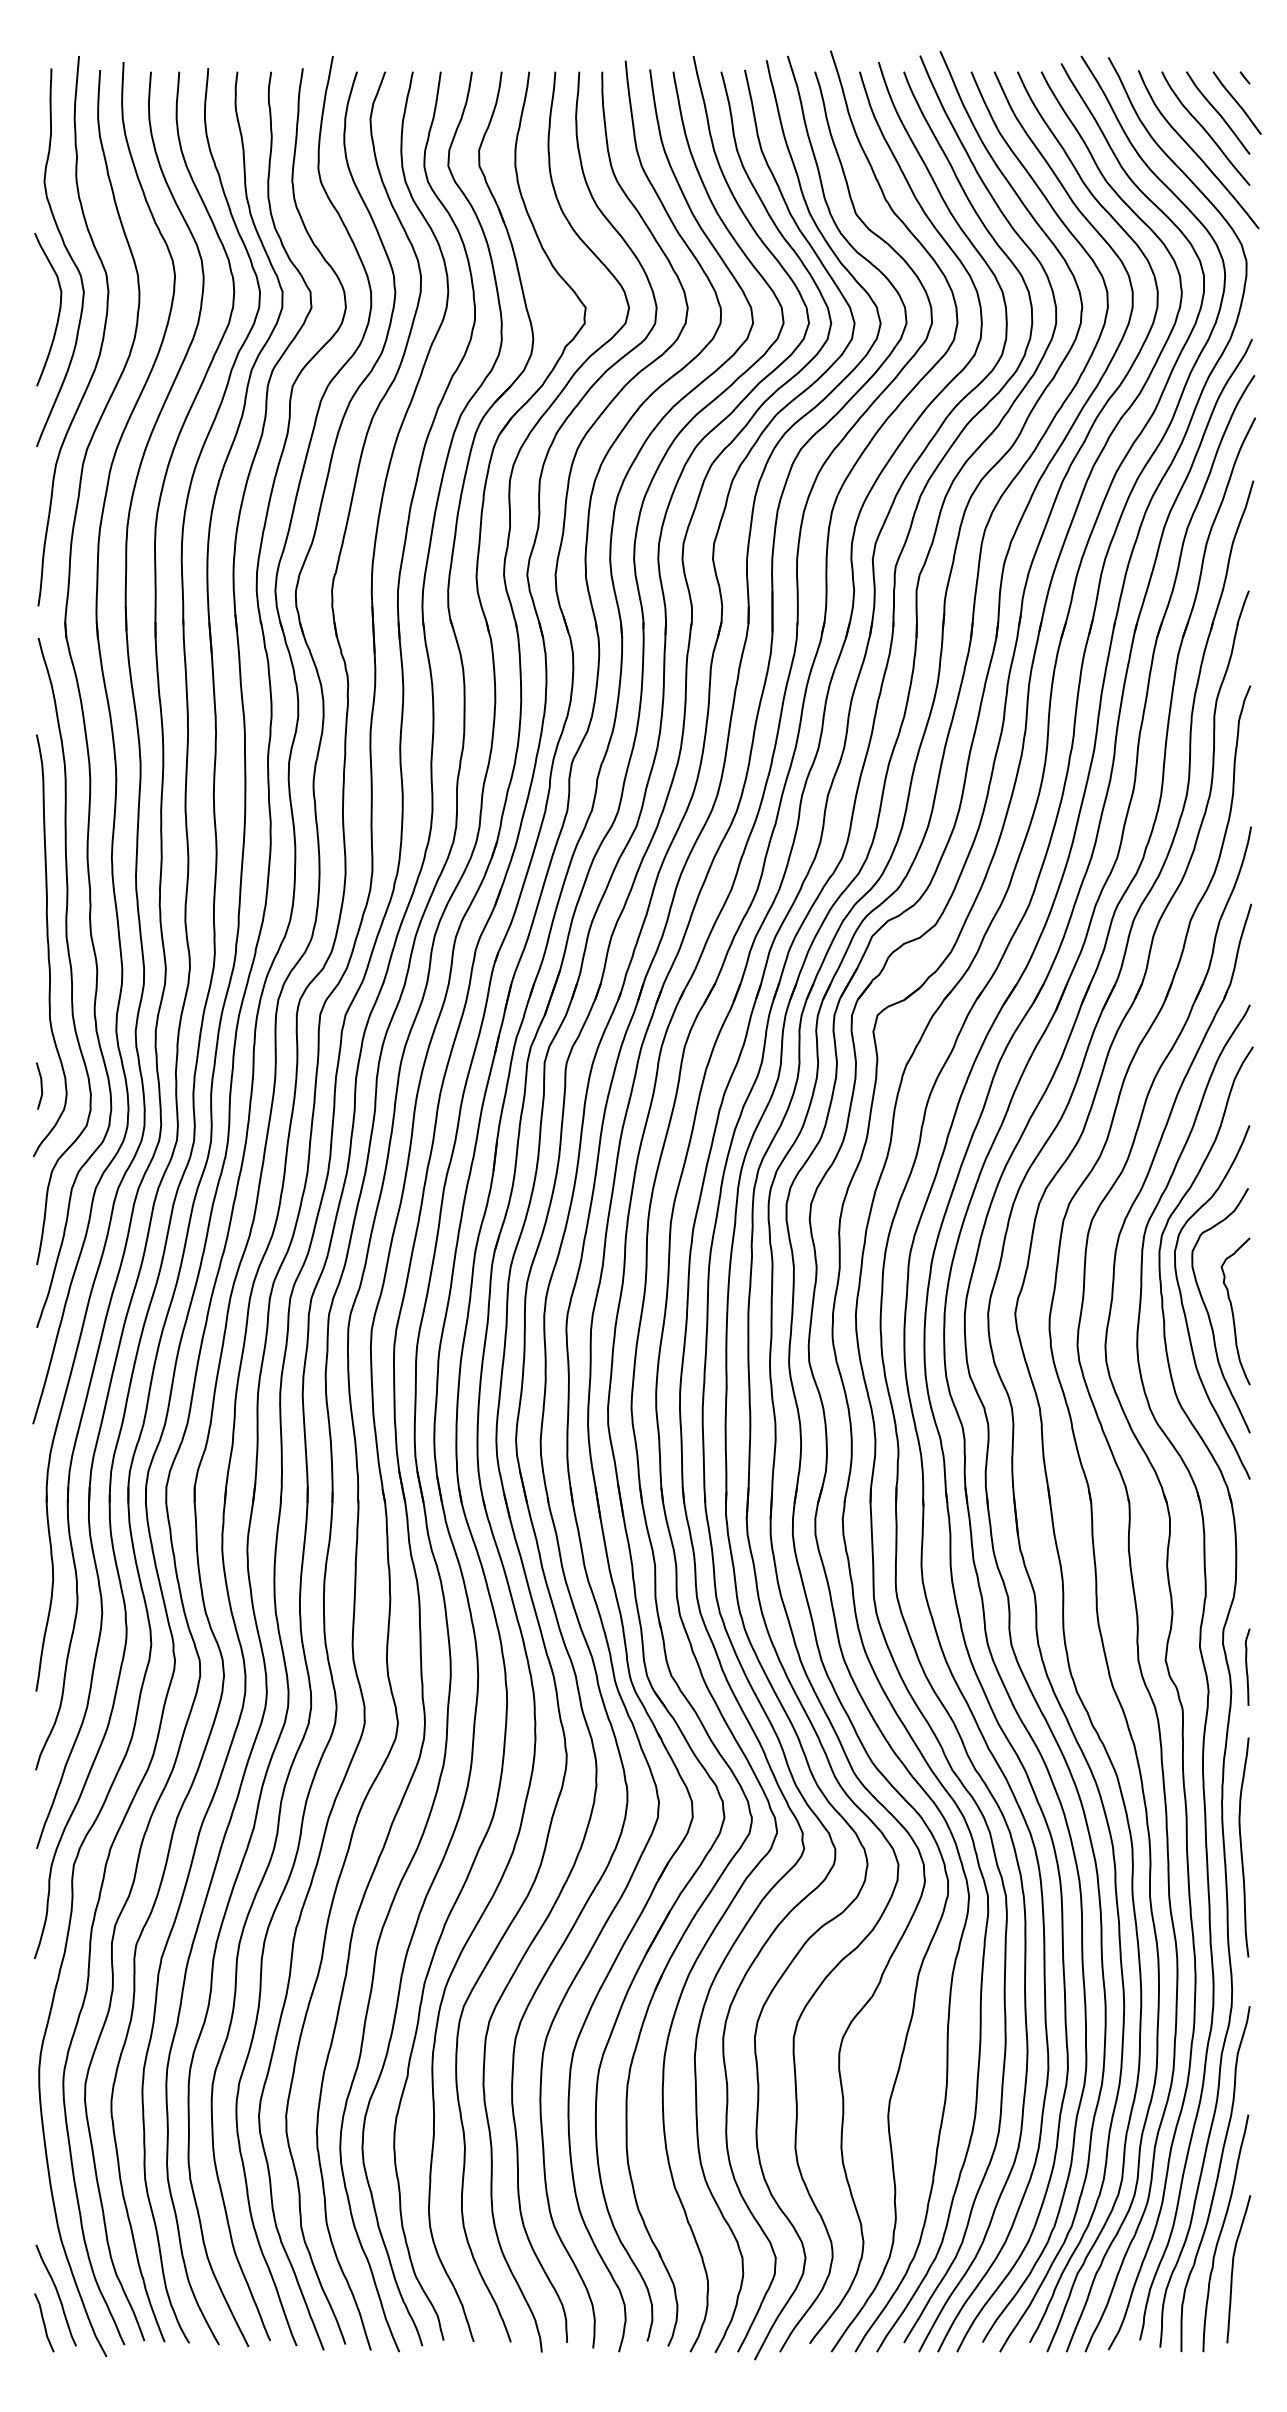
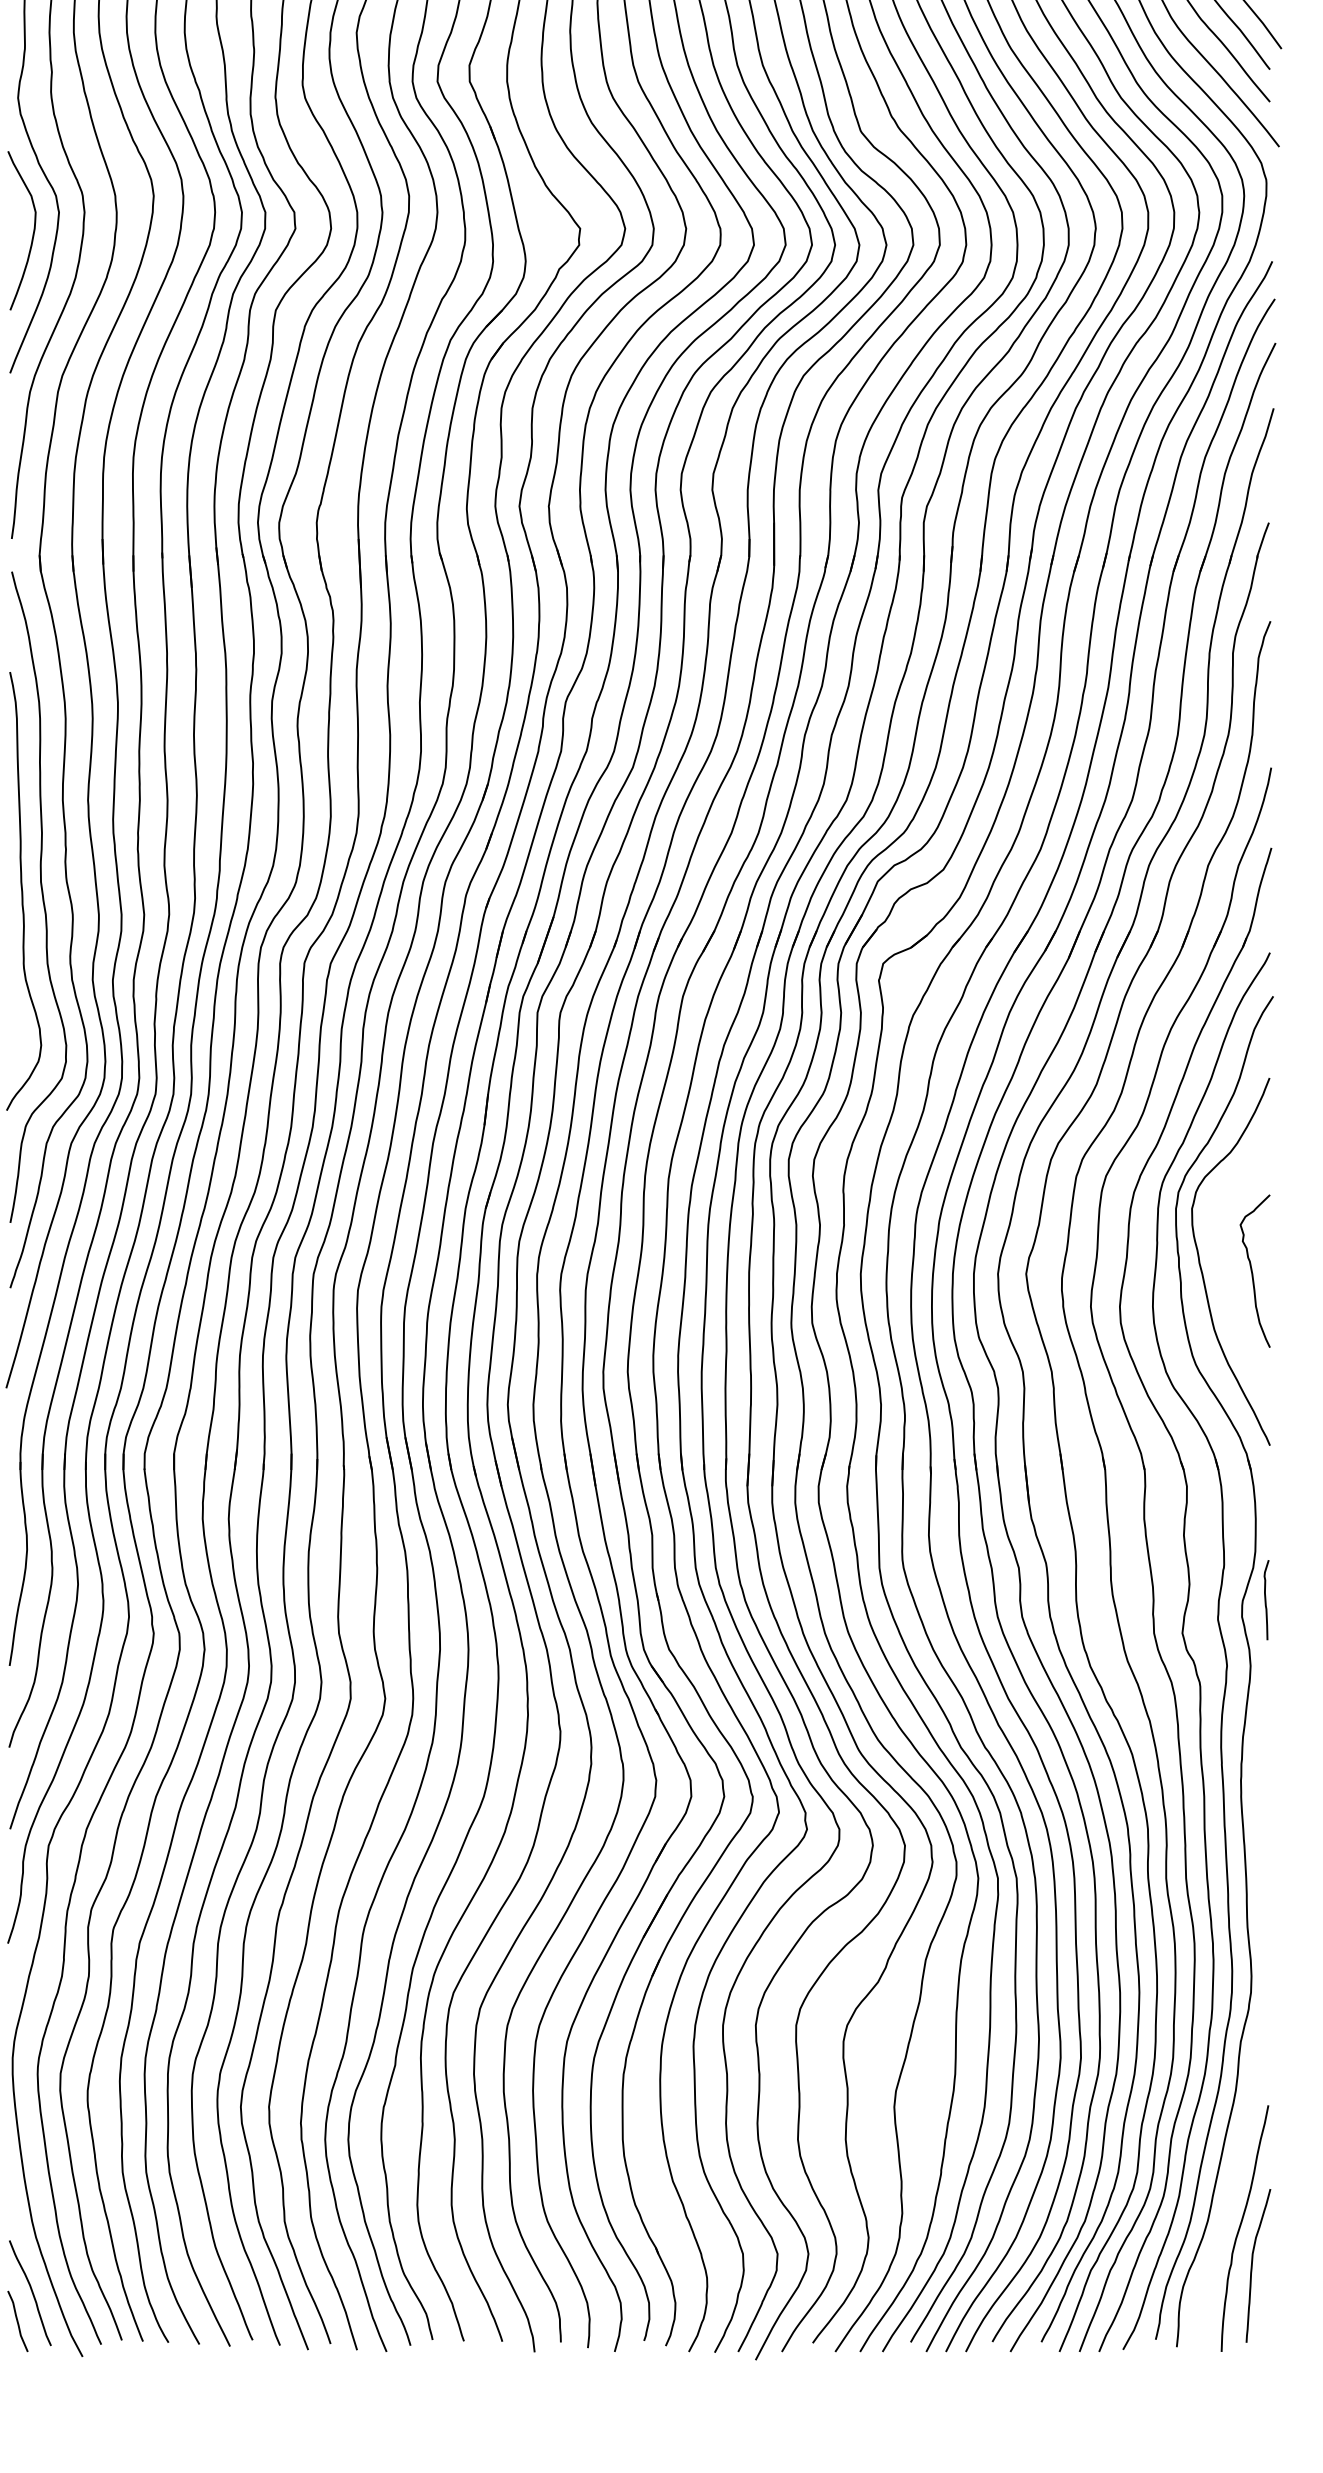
line: (40, 1085) -> (13, 1036), removed
curve: (1209, 1314) -> (1227, 1274), removed
curve: (1247, 1666) -> (1266, 1599), moved
curve: (1242, 1848) -> (1262, 1828), removed
curve: (1216, 2179) -> (1235, 2172), removed

